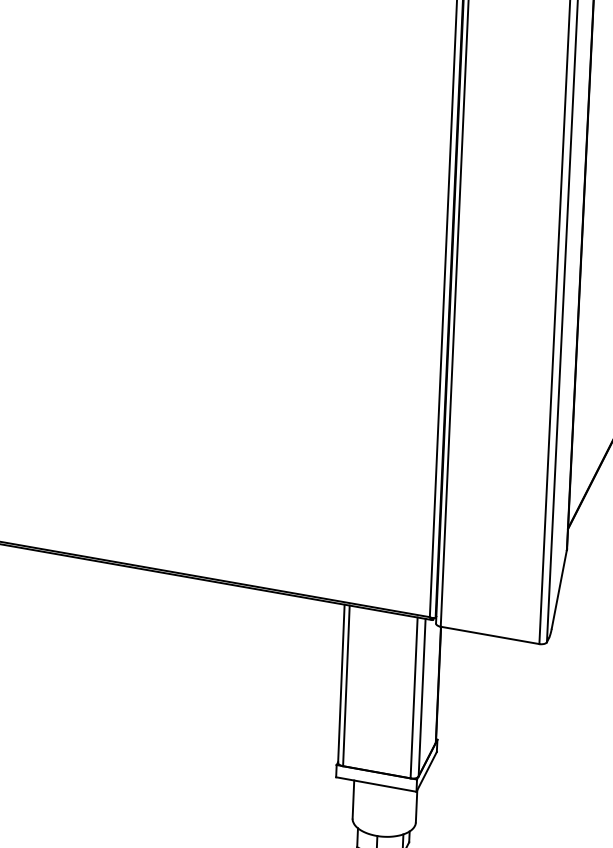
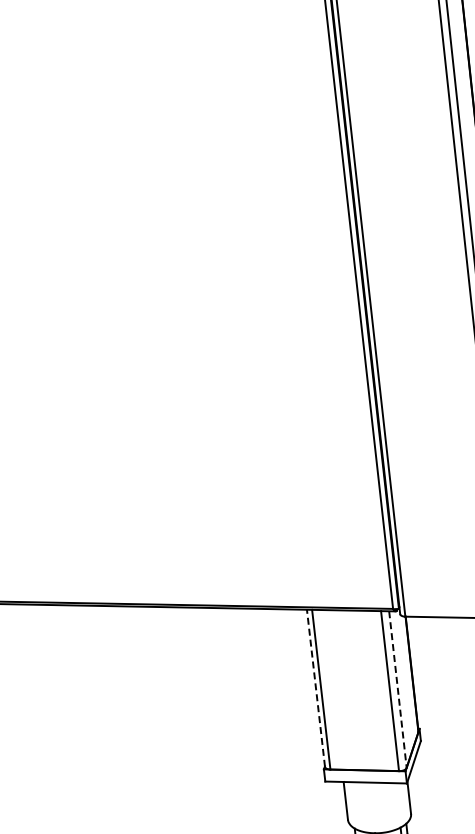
line: (341, 683) -> (316, 688), solid -> dashed
line: (422, 697) -> (398, 689), solid -> dashed

